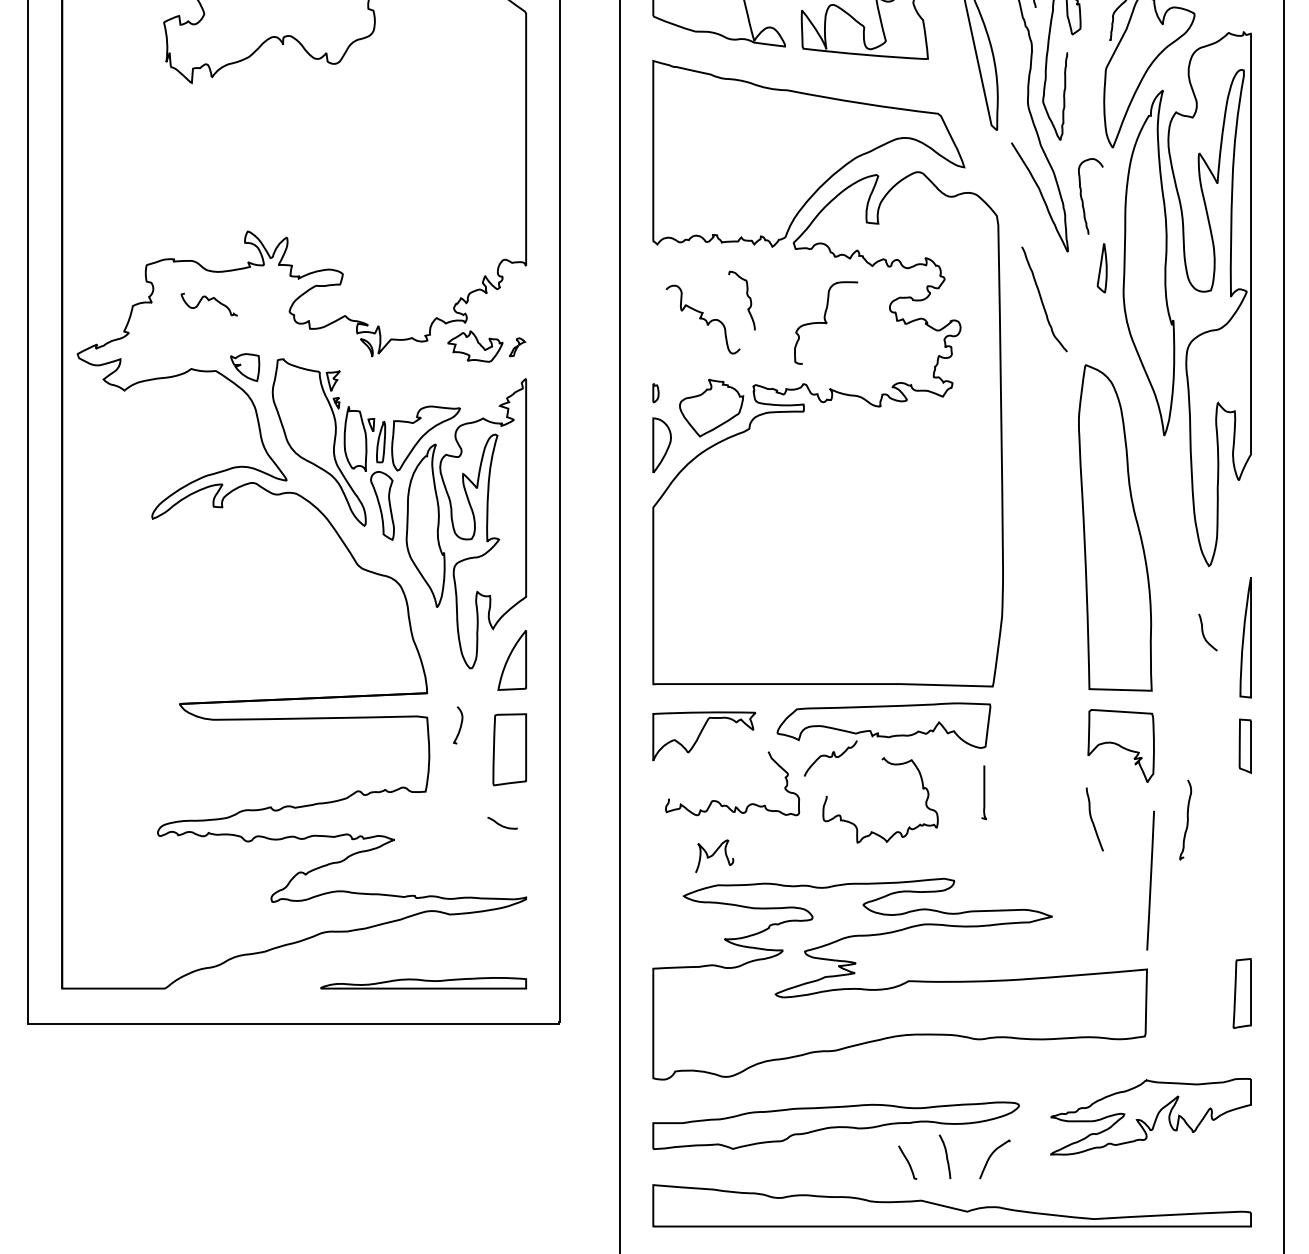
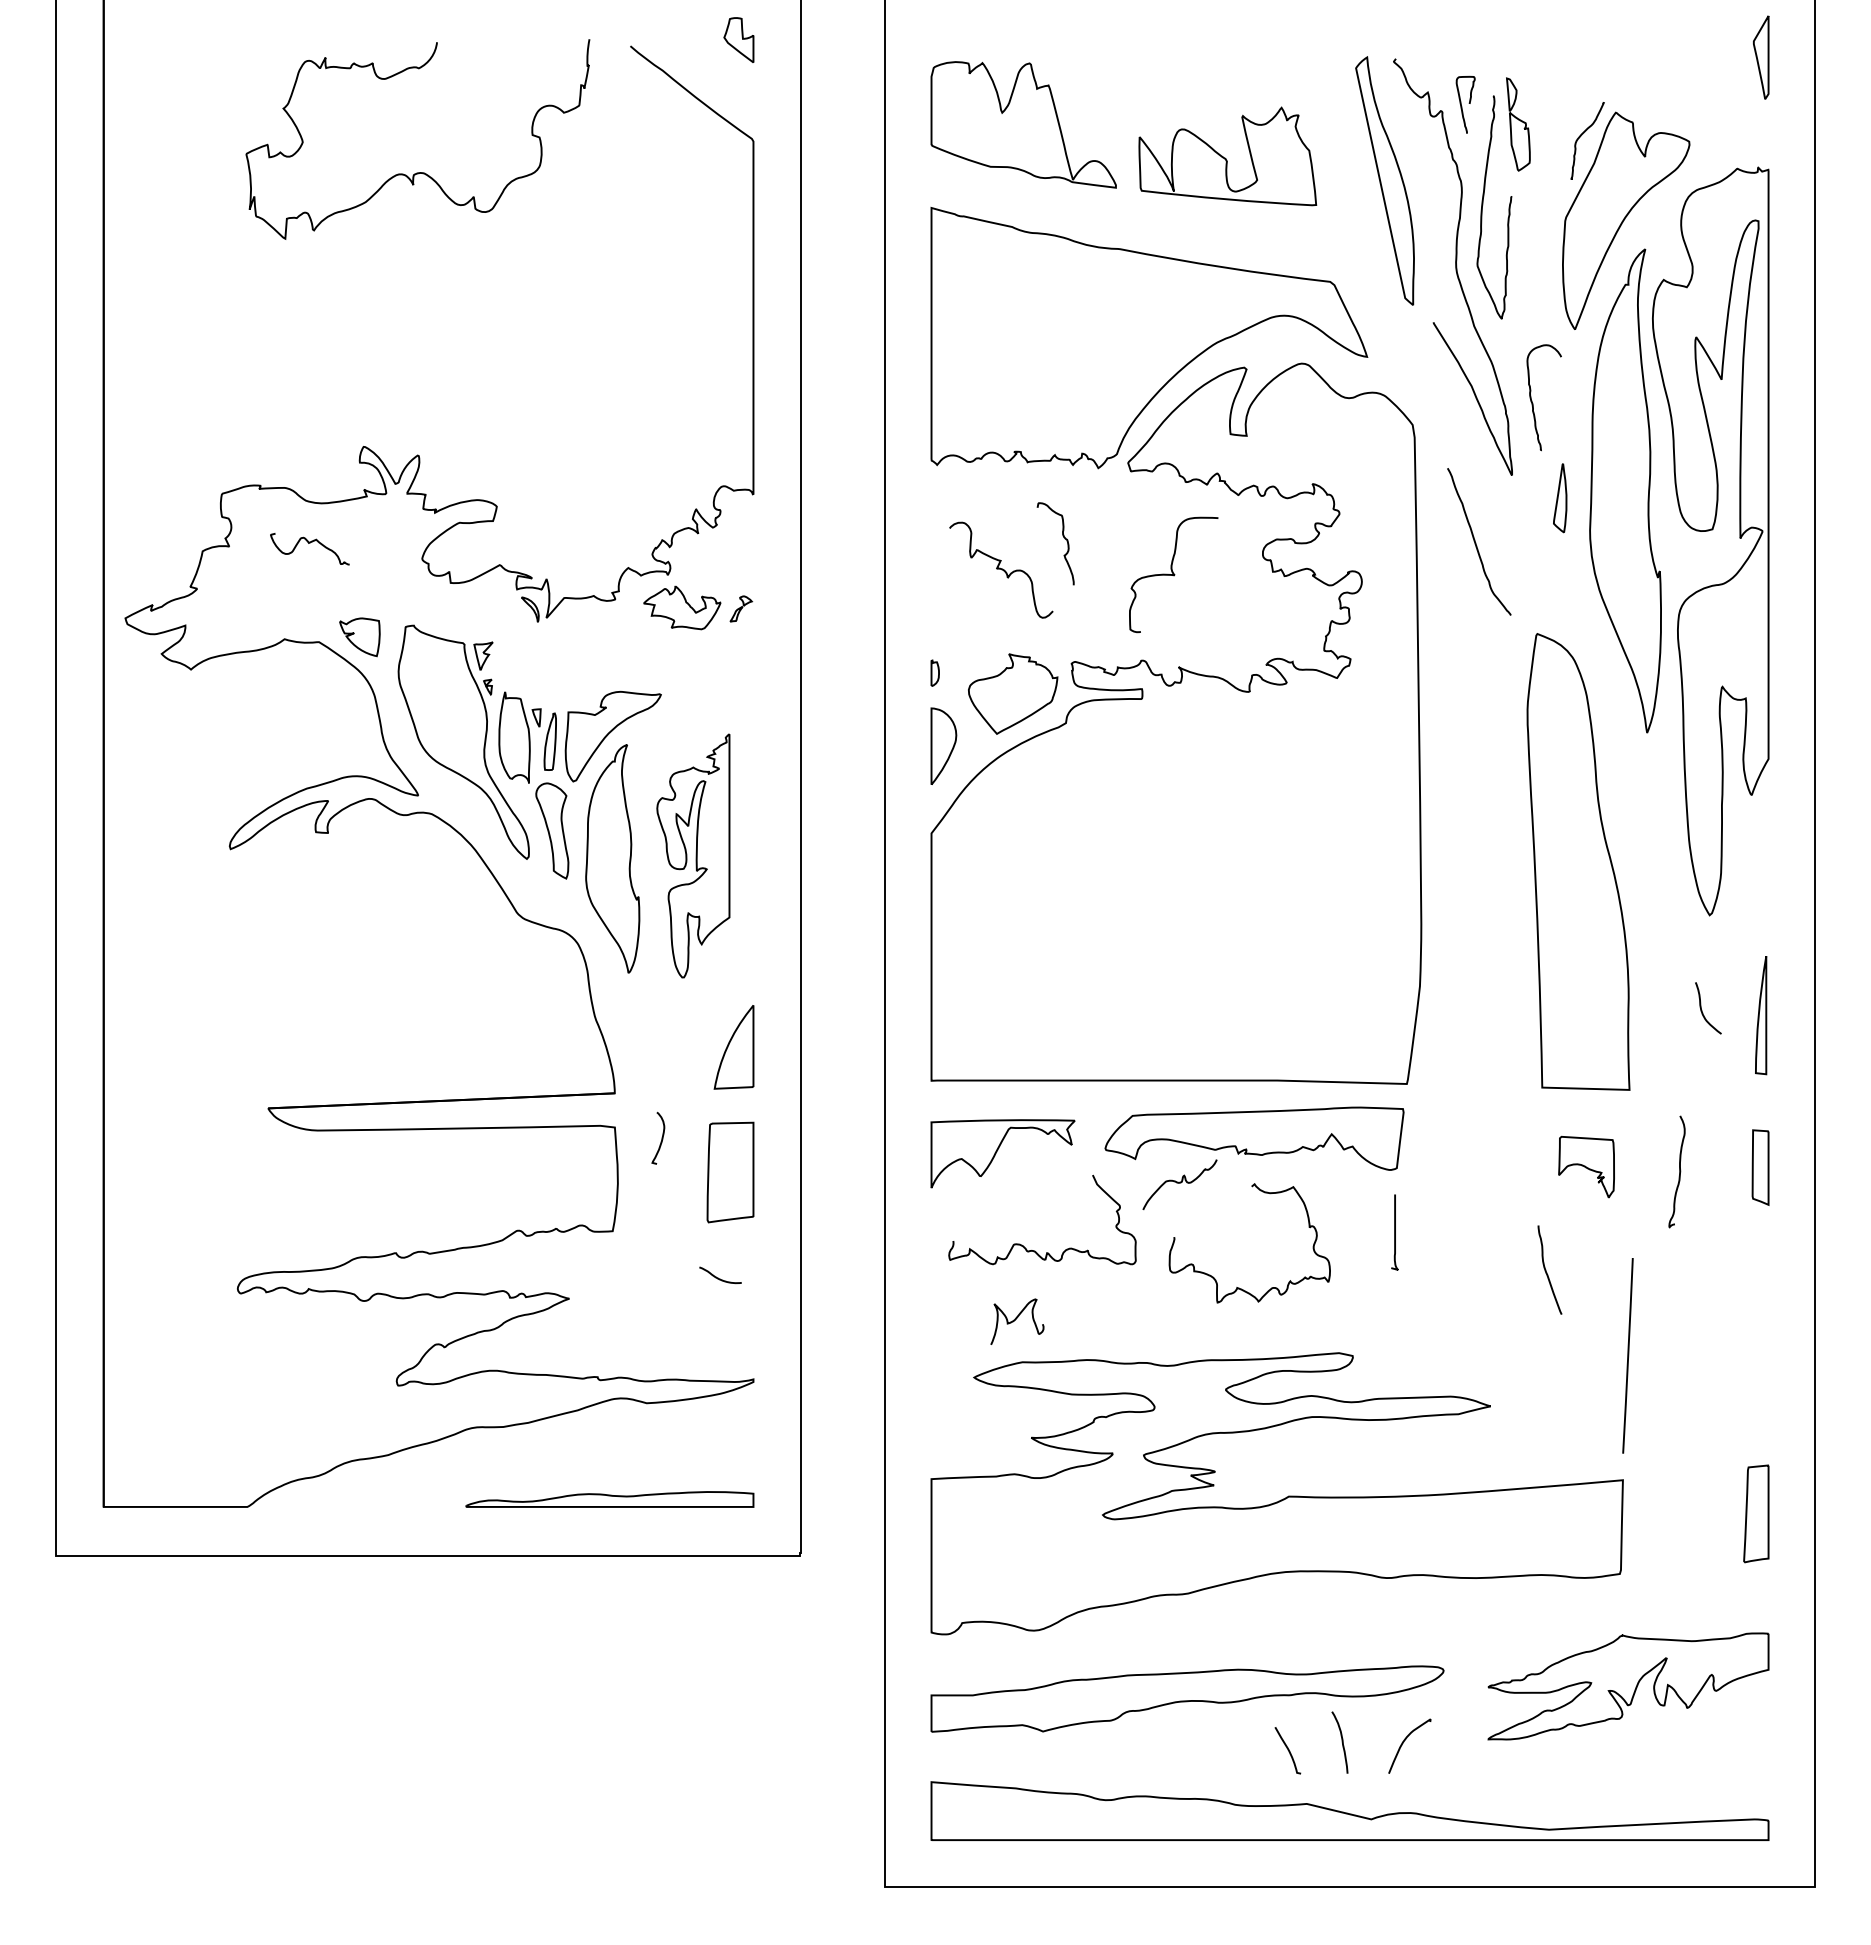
part: (483, 523) -> (693, 855), size x0.6
part: (1245, 637) -> (1760, 1015), size x0.7
part: (1121, 745) -> (1586, 1166), size x0.6
curve: (1187, 819) -> (1679, 1171), moved

